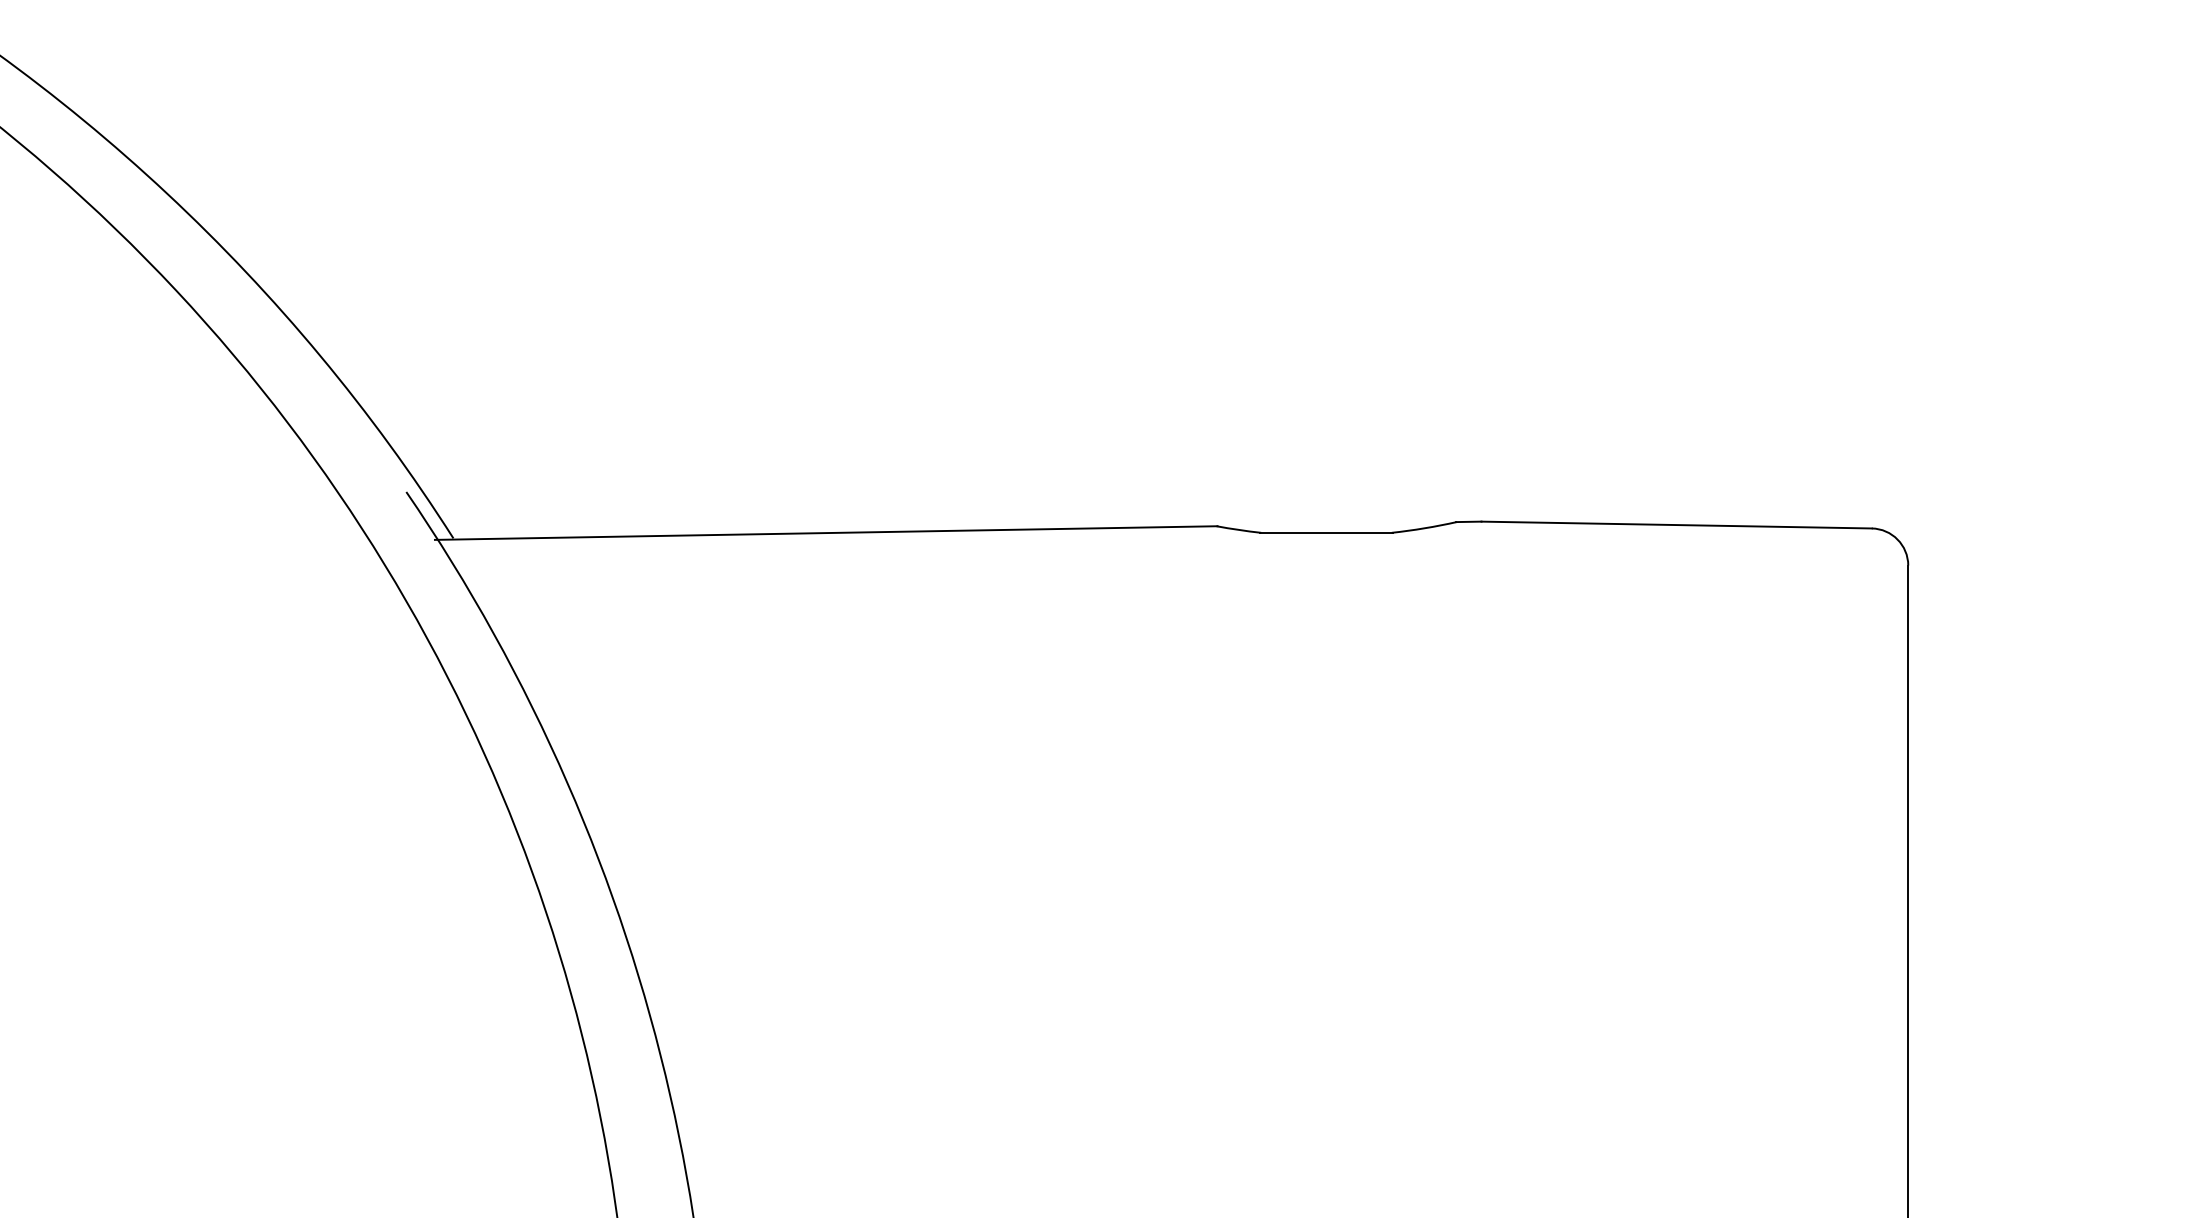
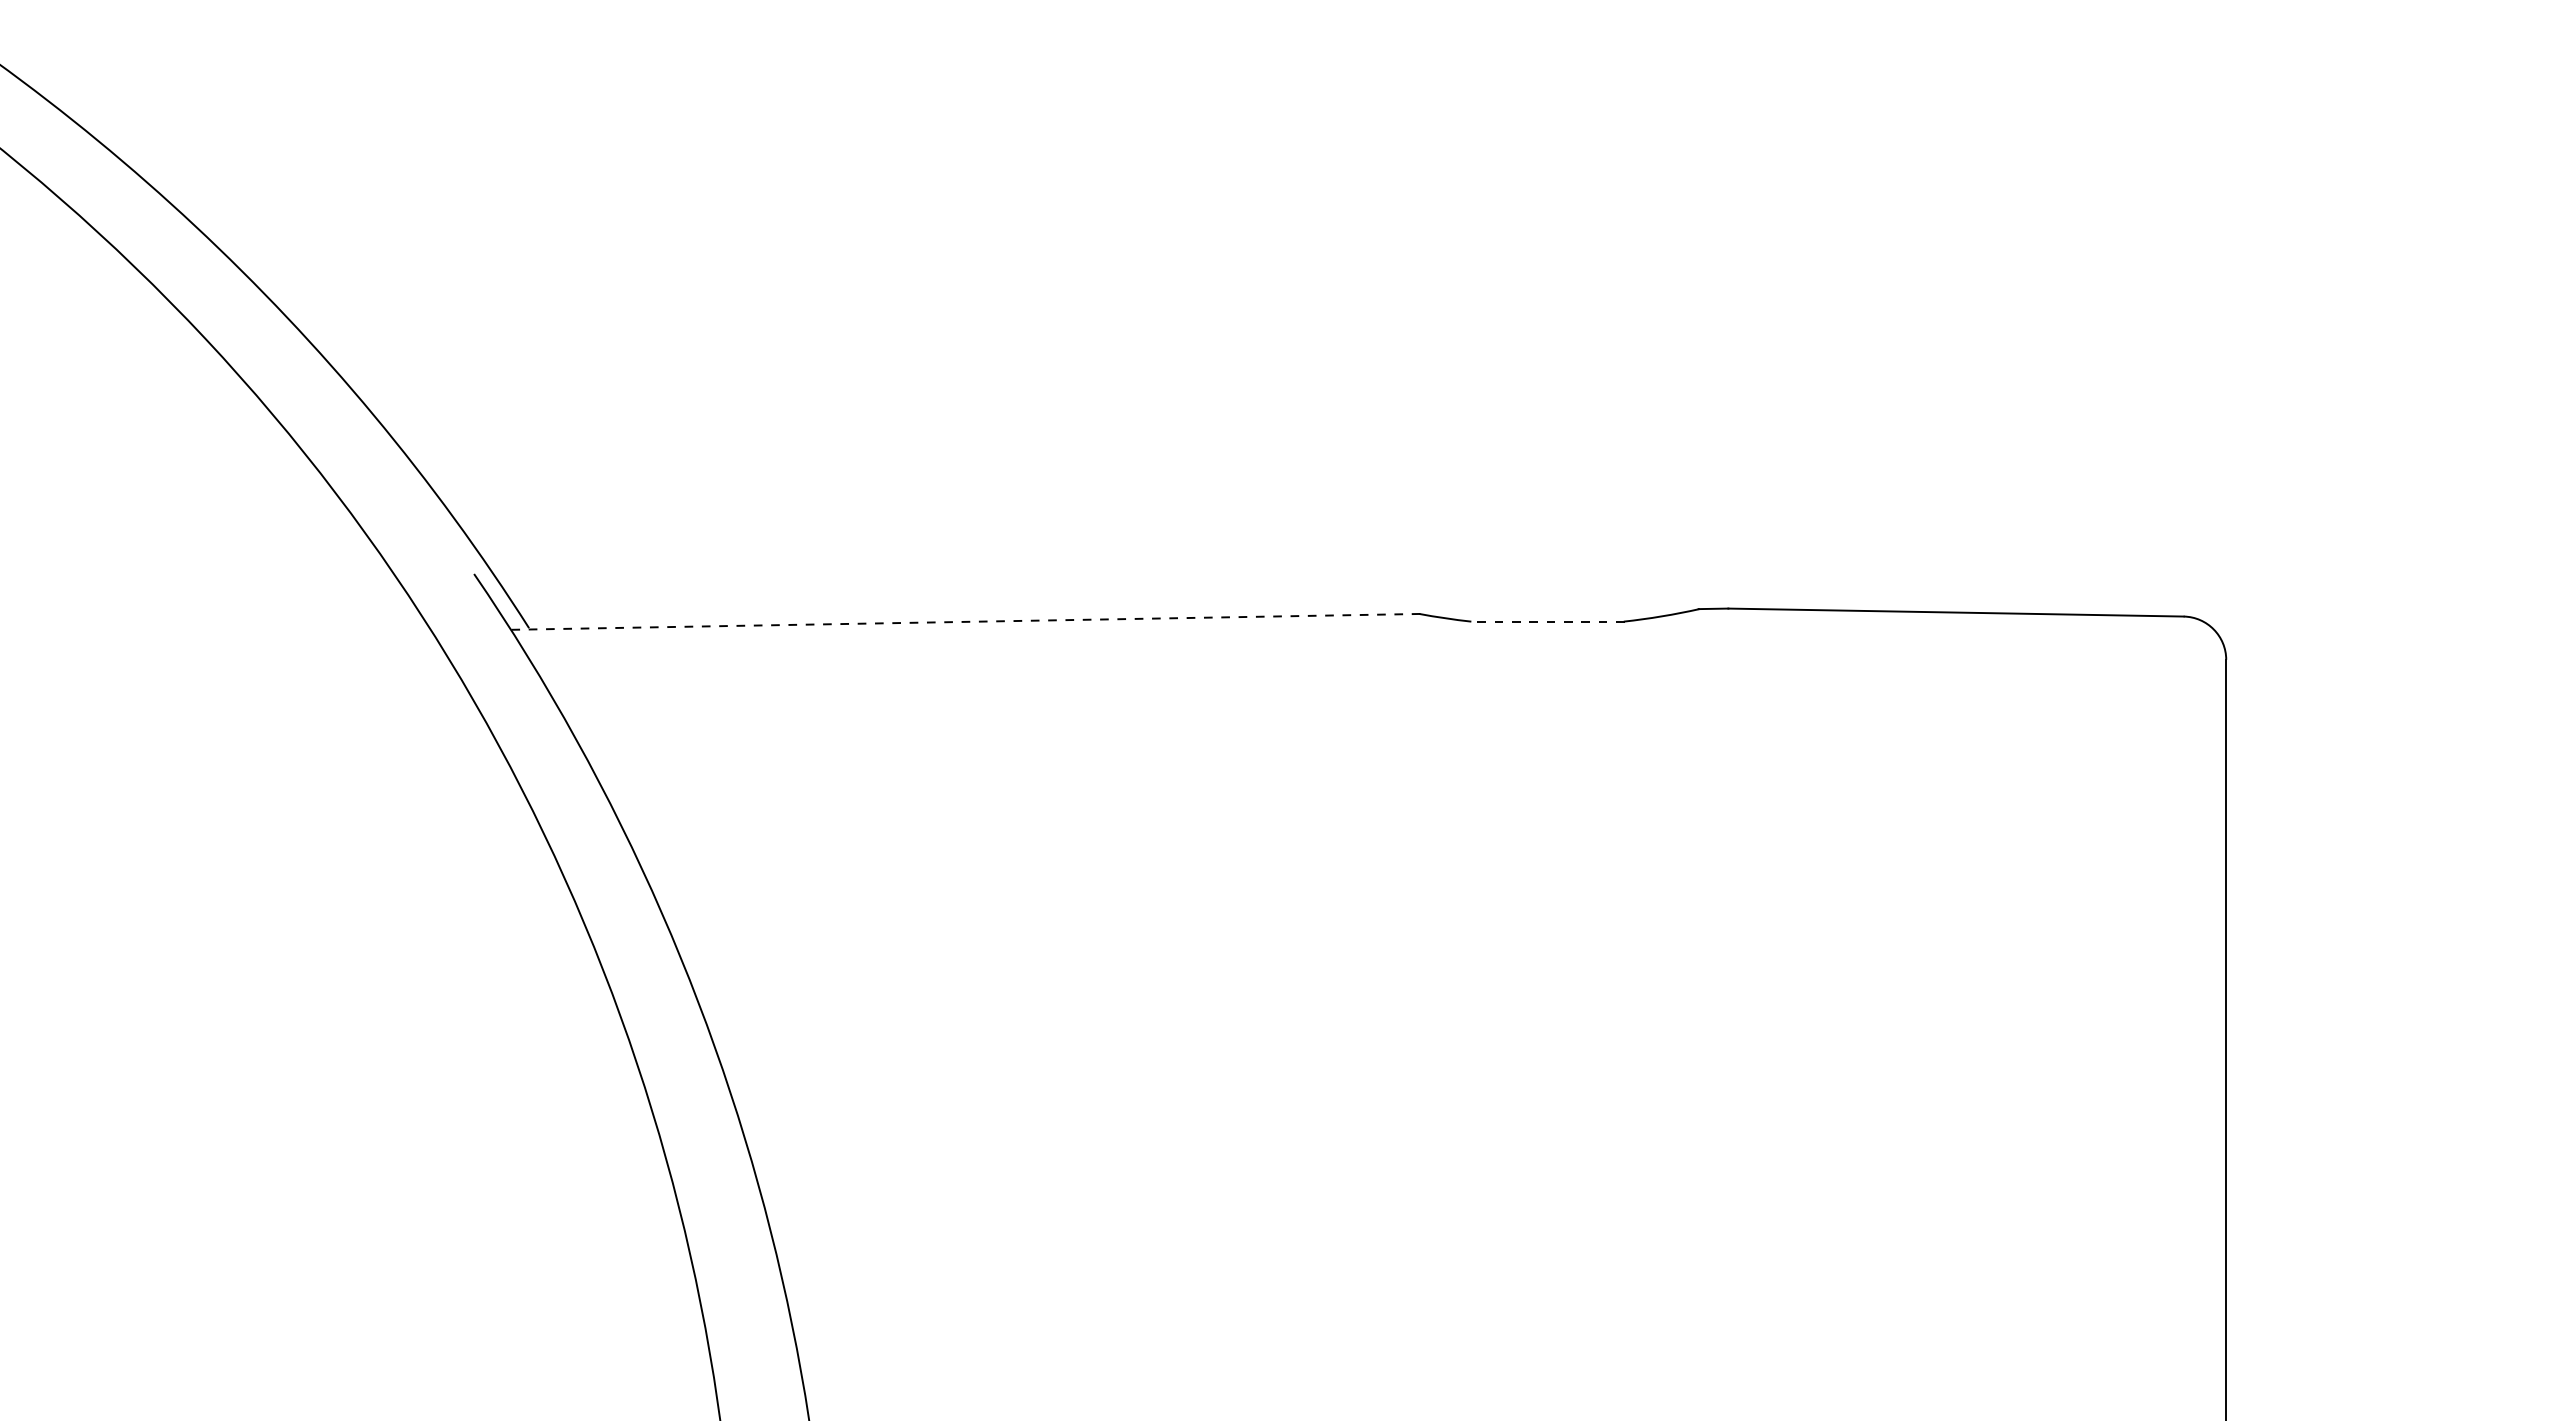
line: (825, 532) -> (963, 621), solid -> dashed
line: (1325, 532) -> (1546, 621), solid -> dashed

